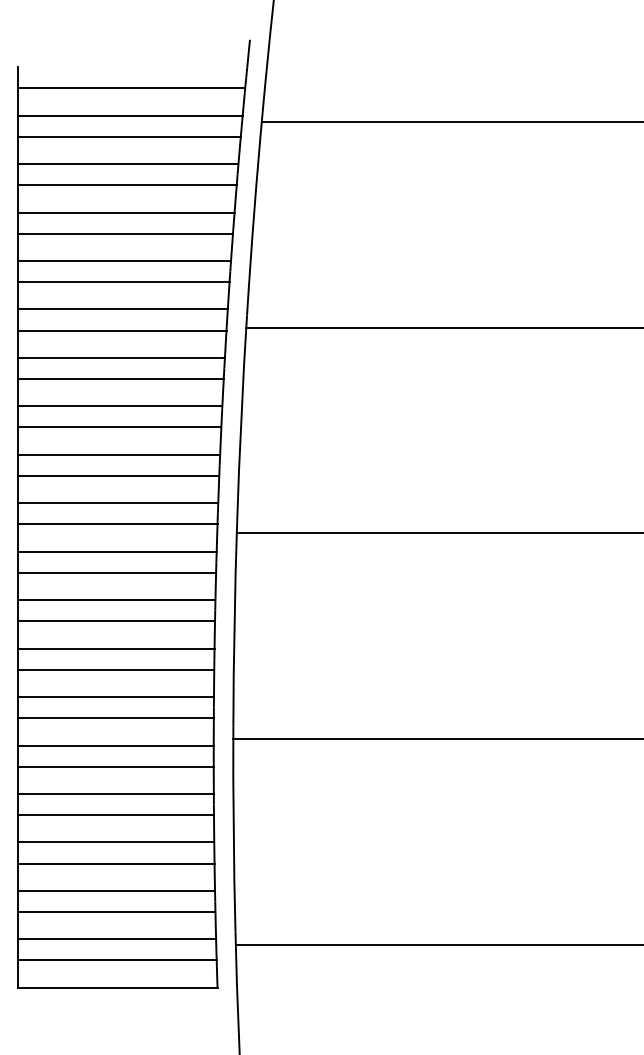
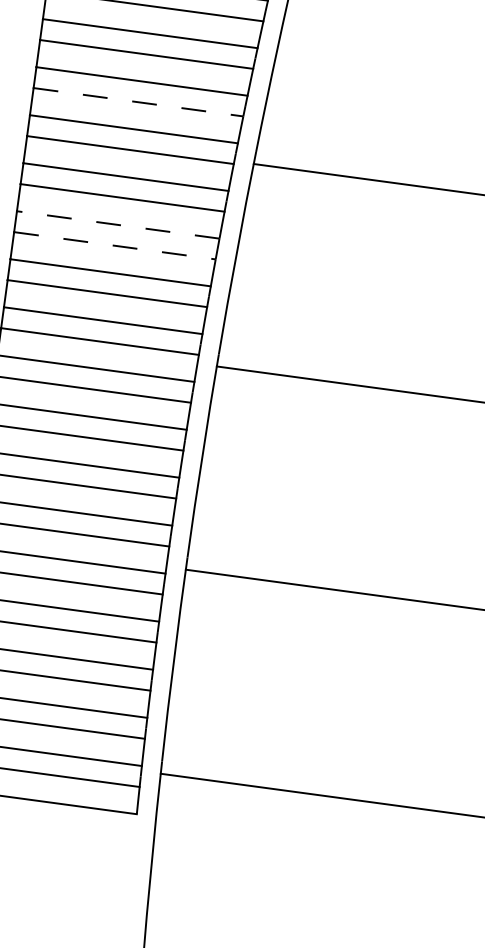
line: (123, 282) -> (138, 102), solid -> dashed
line: (119, 406) -> (117, 224), solid -> dashed
line: (119, 427) -> (114, 245), solid -> dashed

